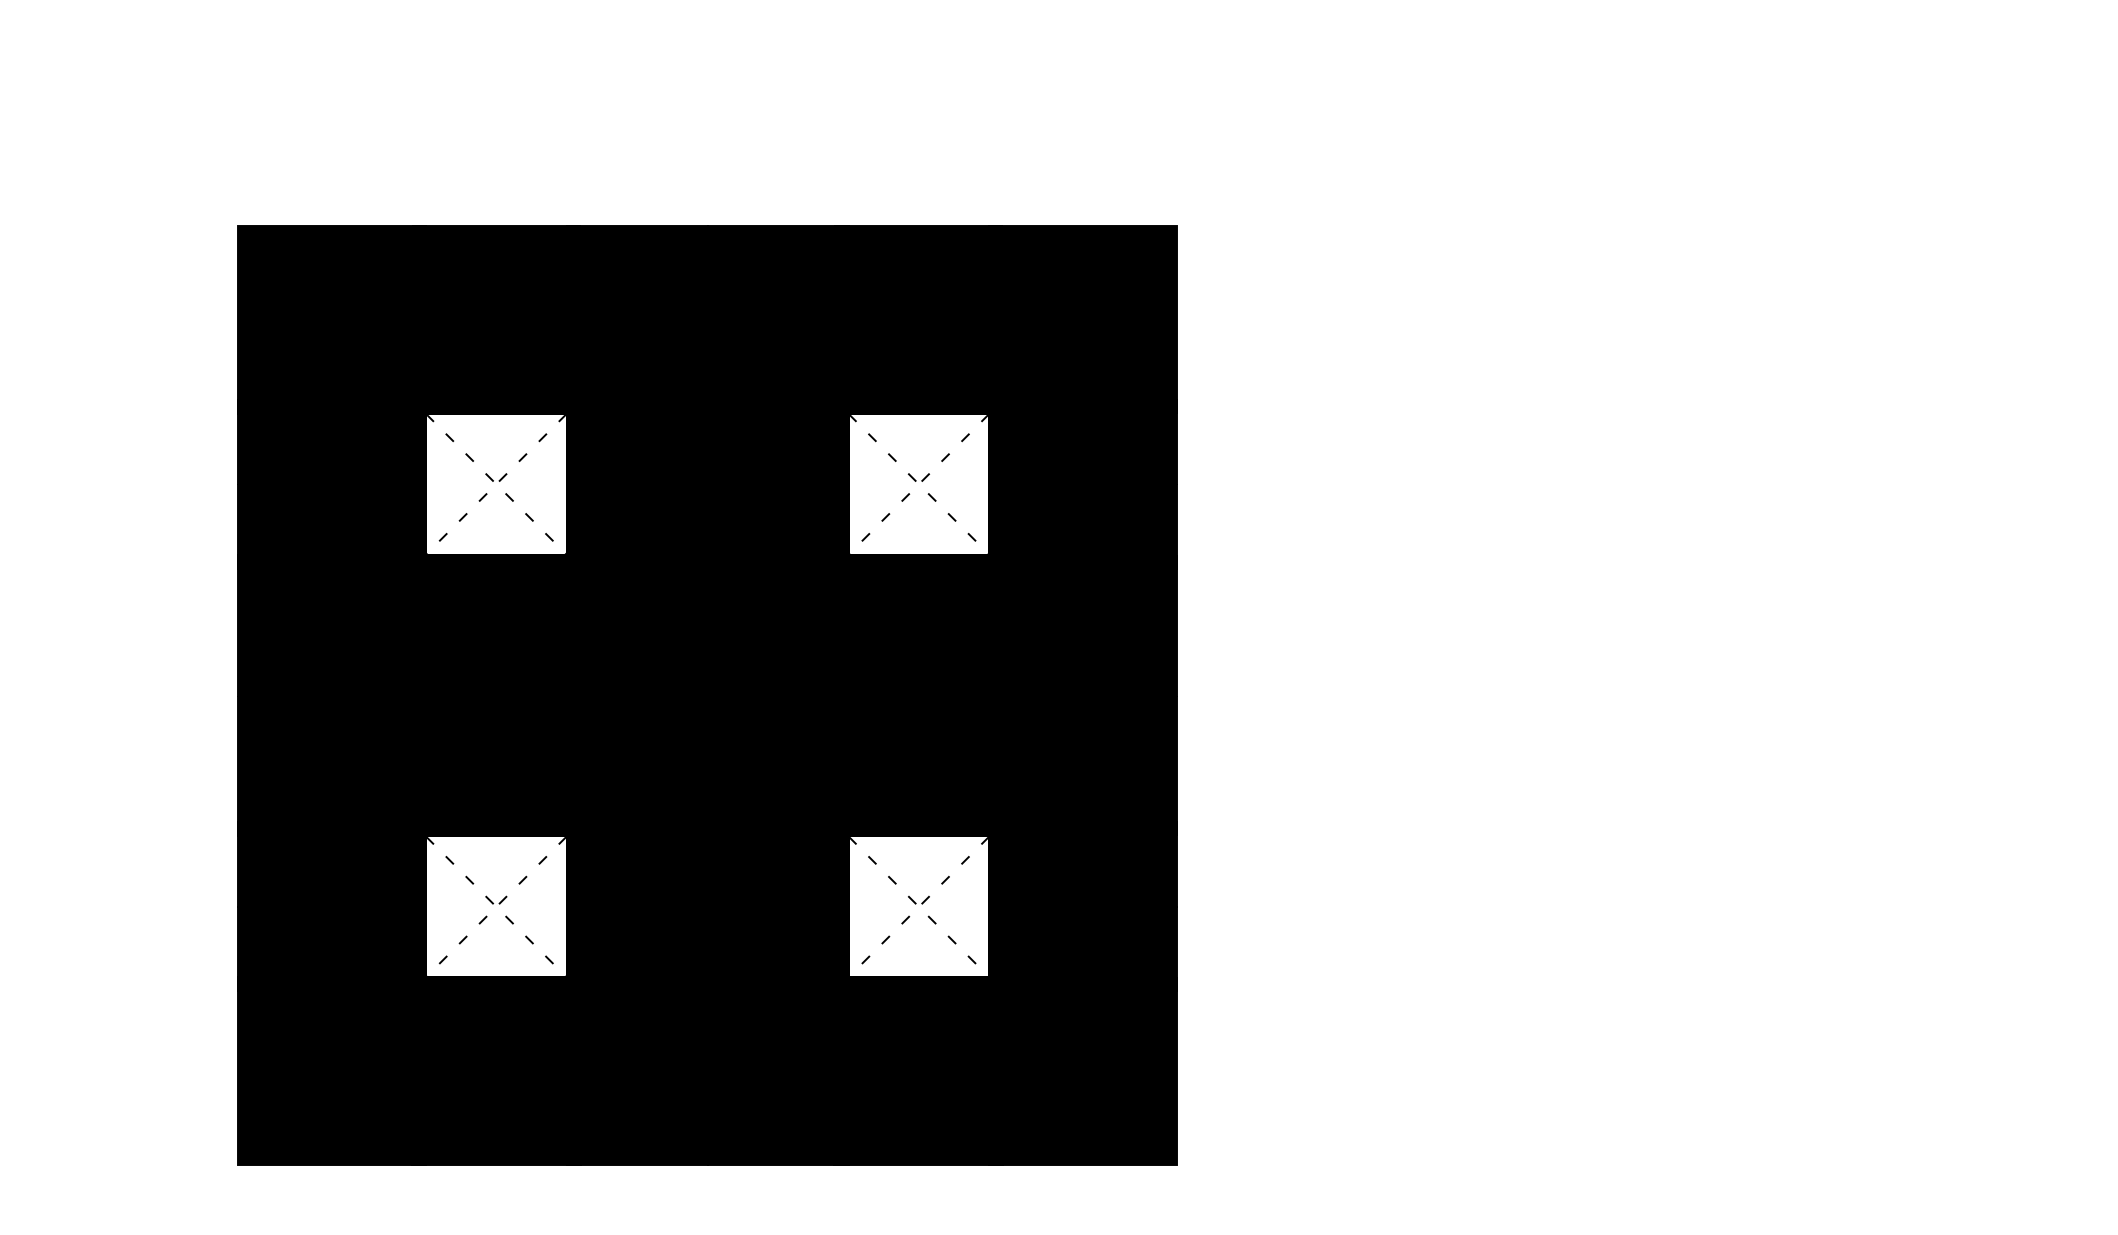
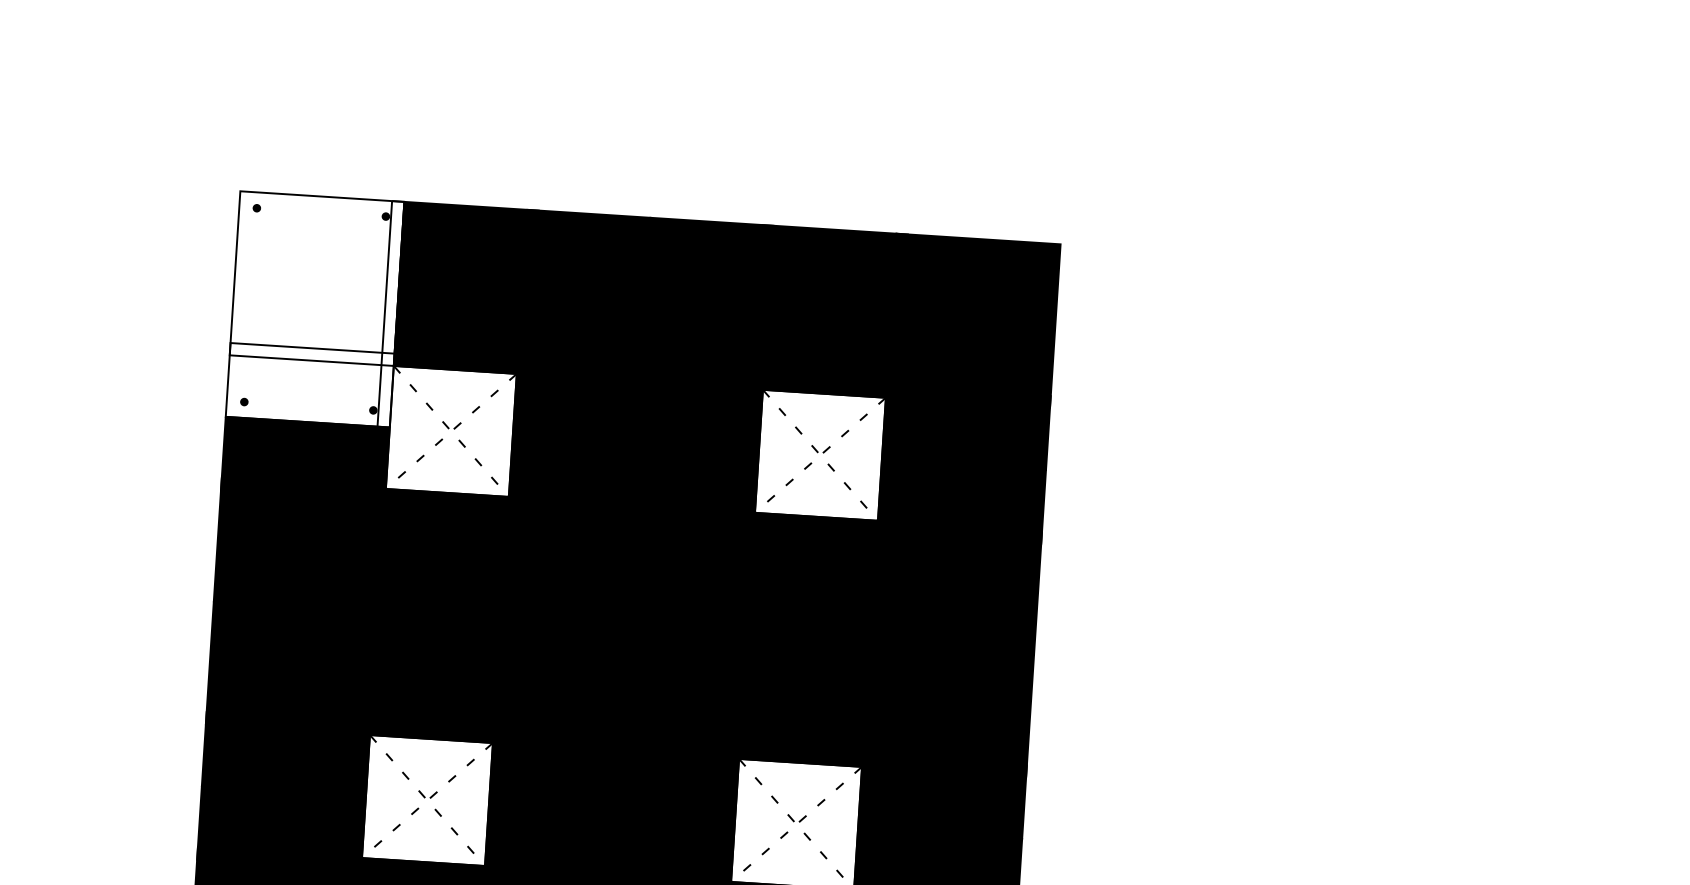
fill: (331, 354) -> (314, 308), removed

